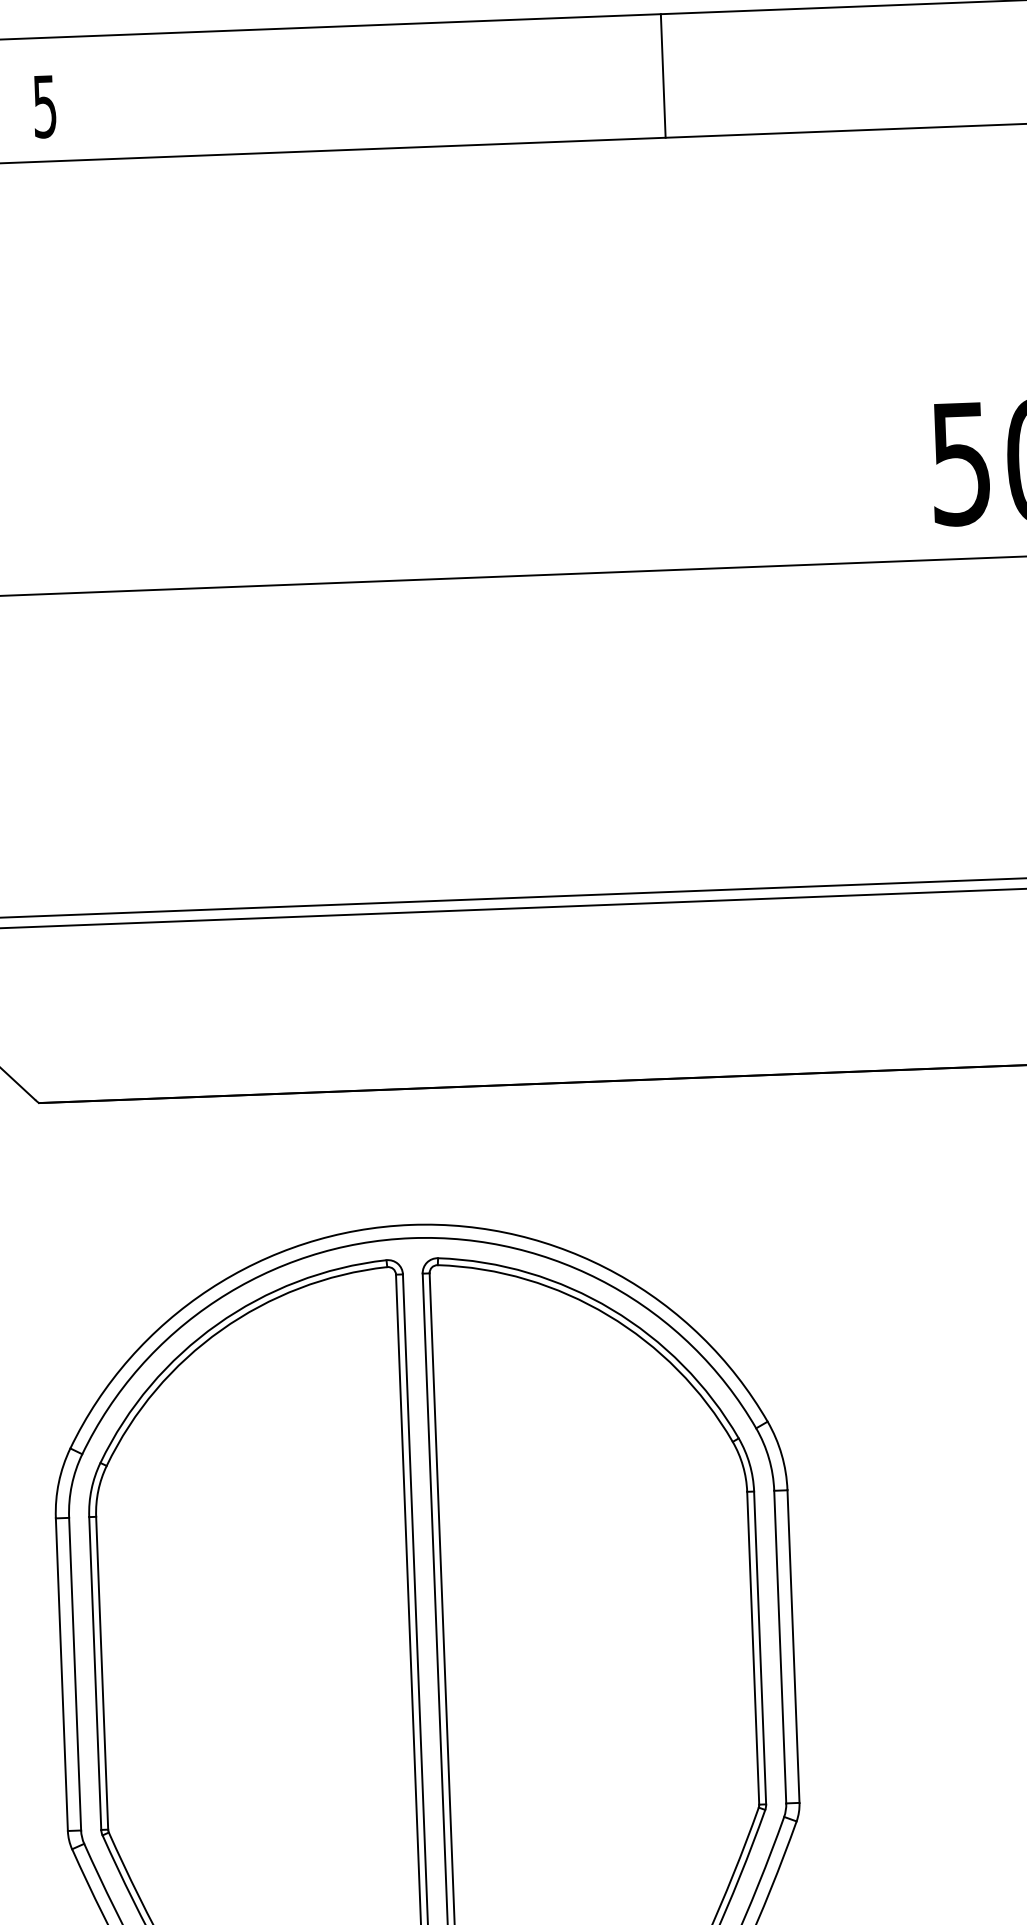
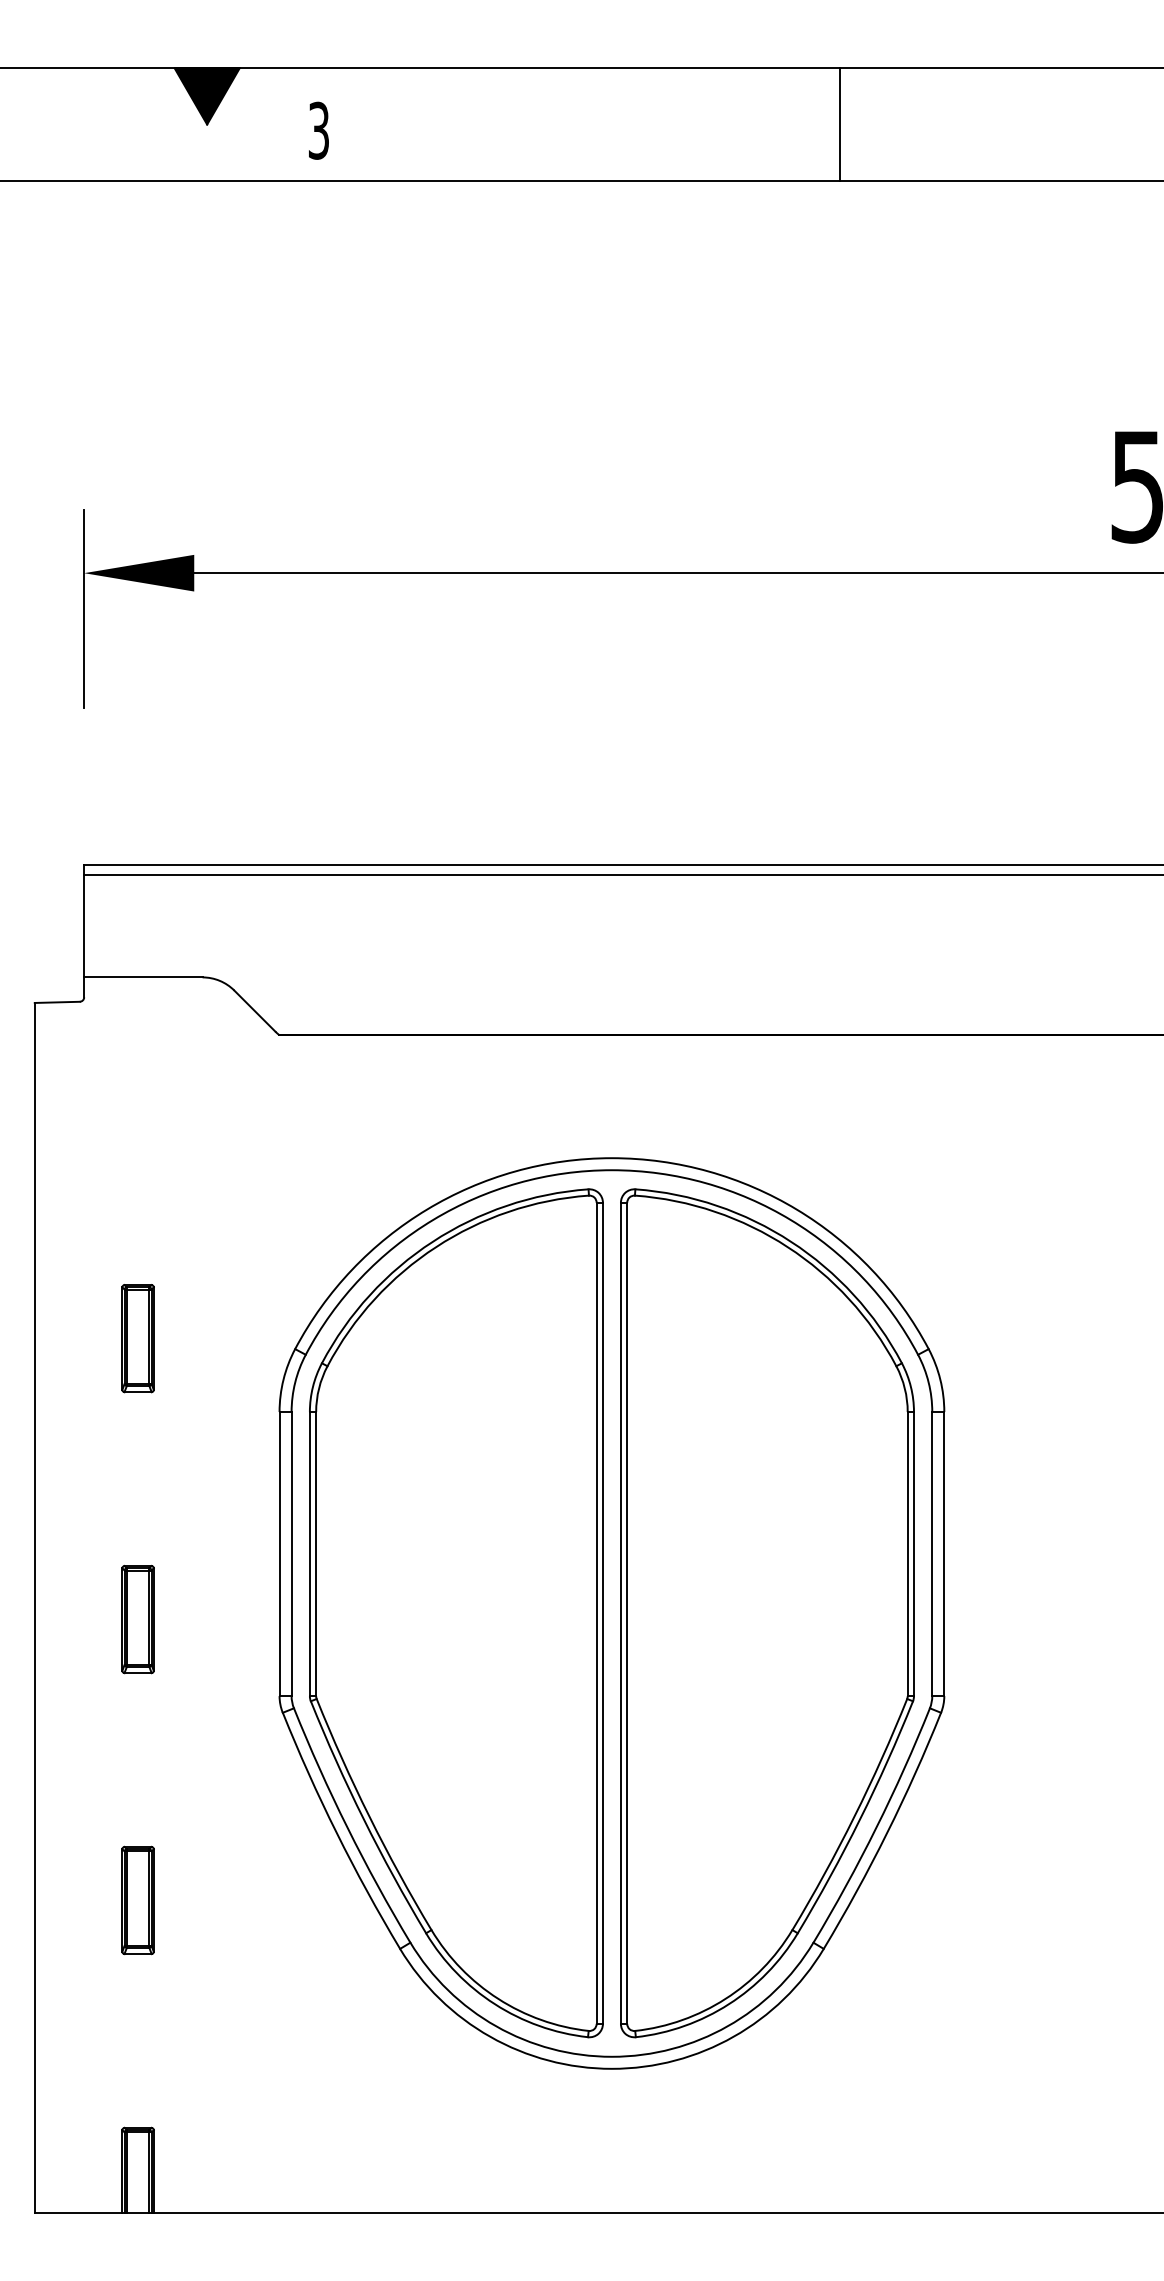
line: (662, 75) -> (839, 124), moved
text: (44, 106) -> (318, 130), 5 -> 3

